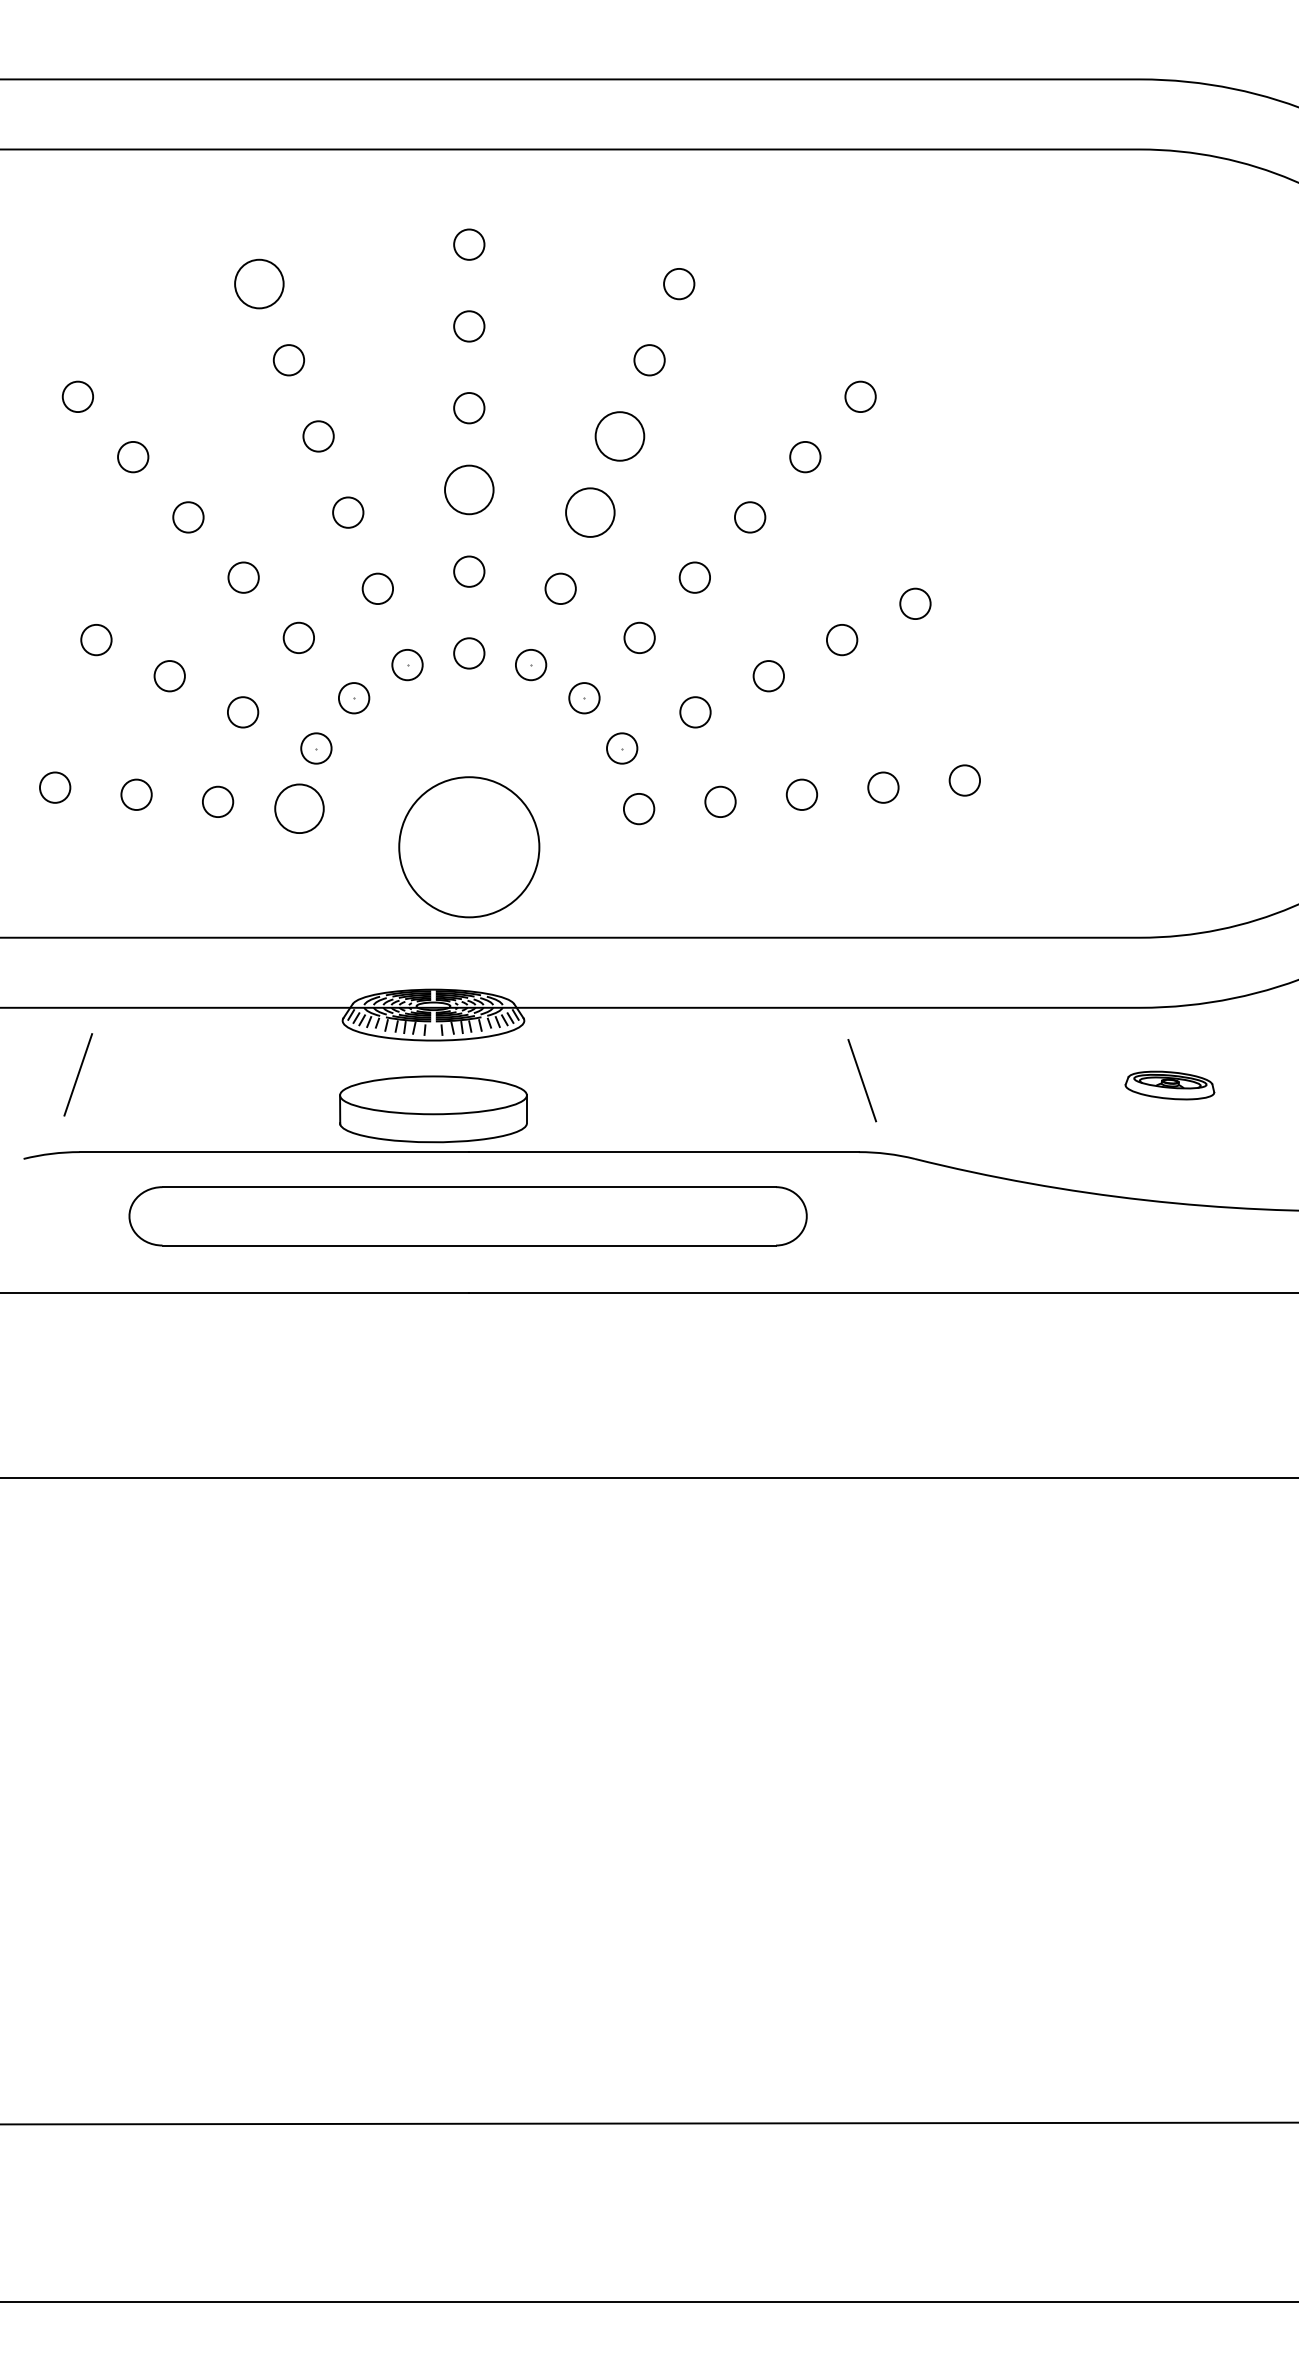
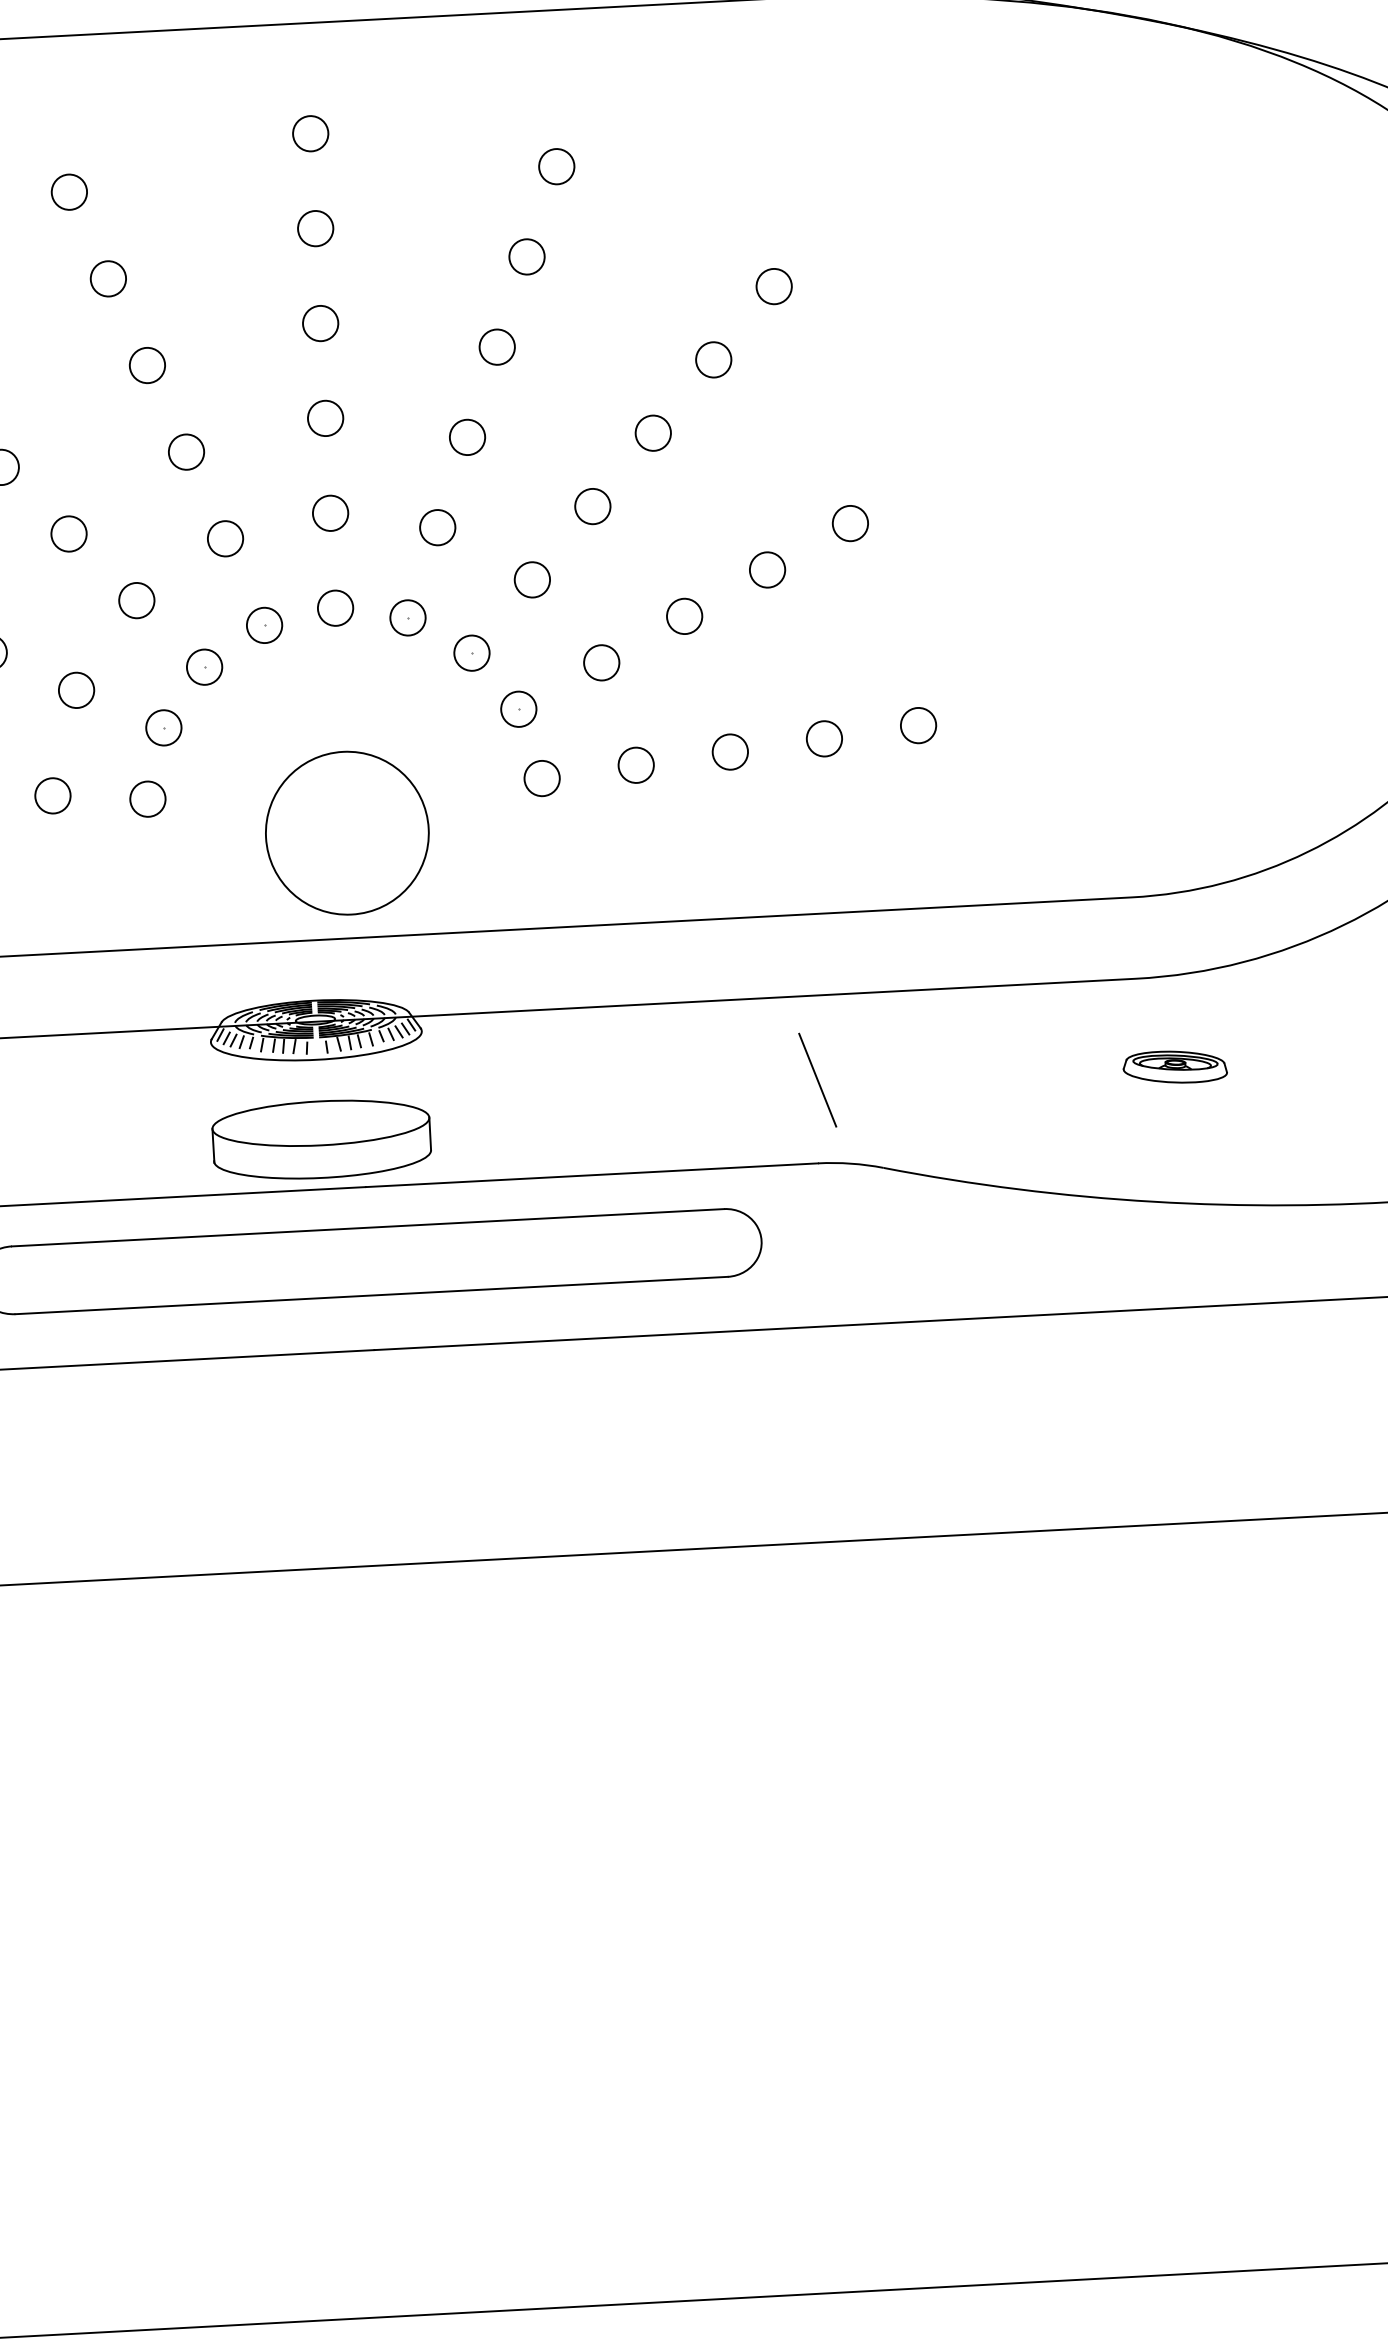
circle: (259, 283) -> (69, 191), size x0.62
circle: (619, 436) -> (496, 347), size x0.62
circle: (469, 489) -> (325, 417), size x0.62
circle: (590, 512) -> (467, 437), size x0.62
circle: (299, 809) -> (147, 799), size x0.62

